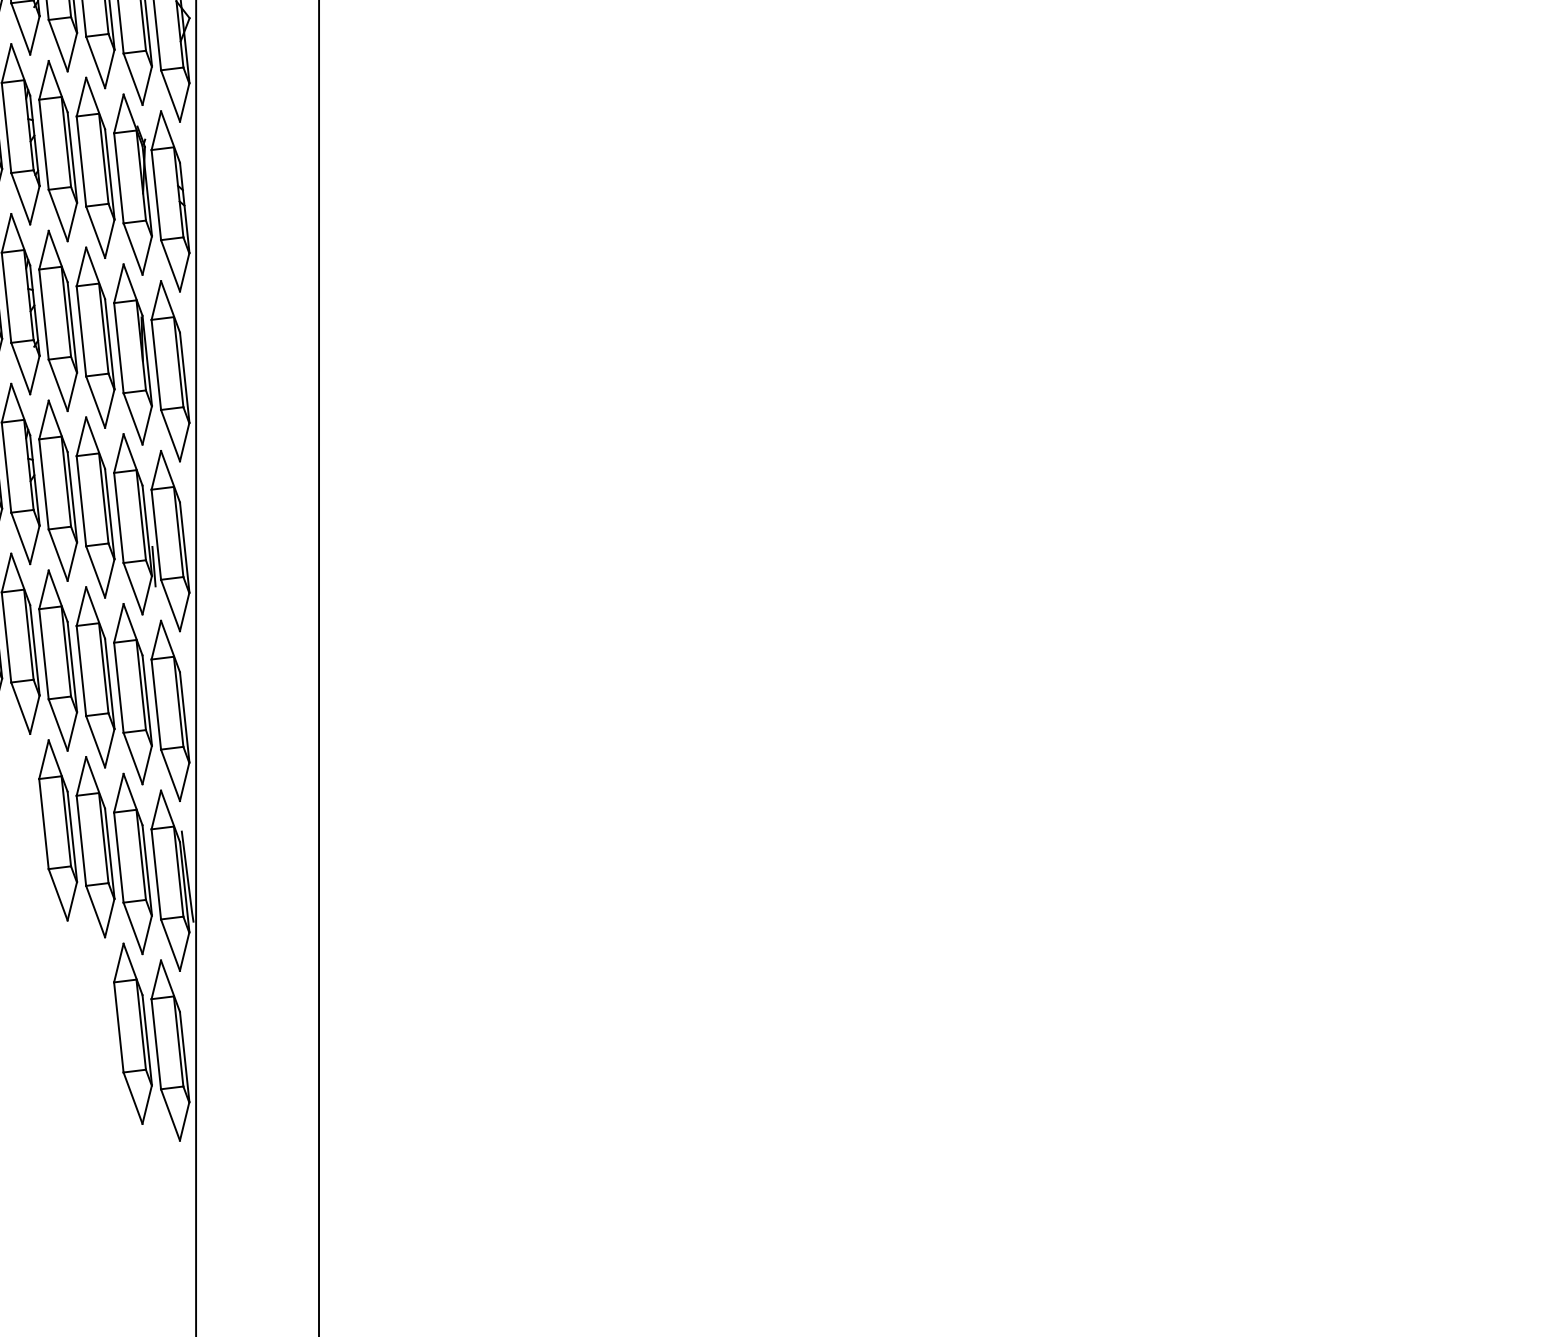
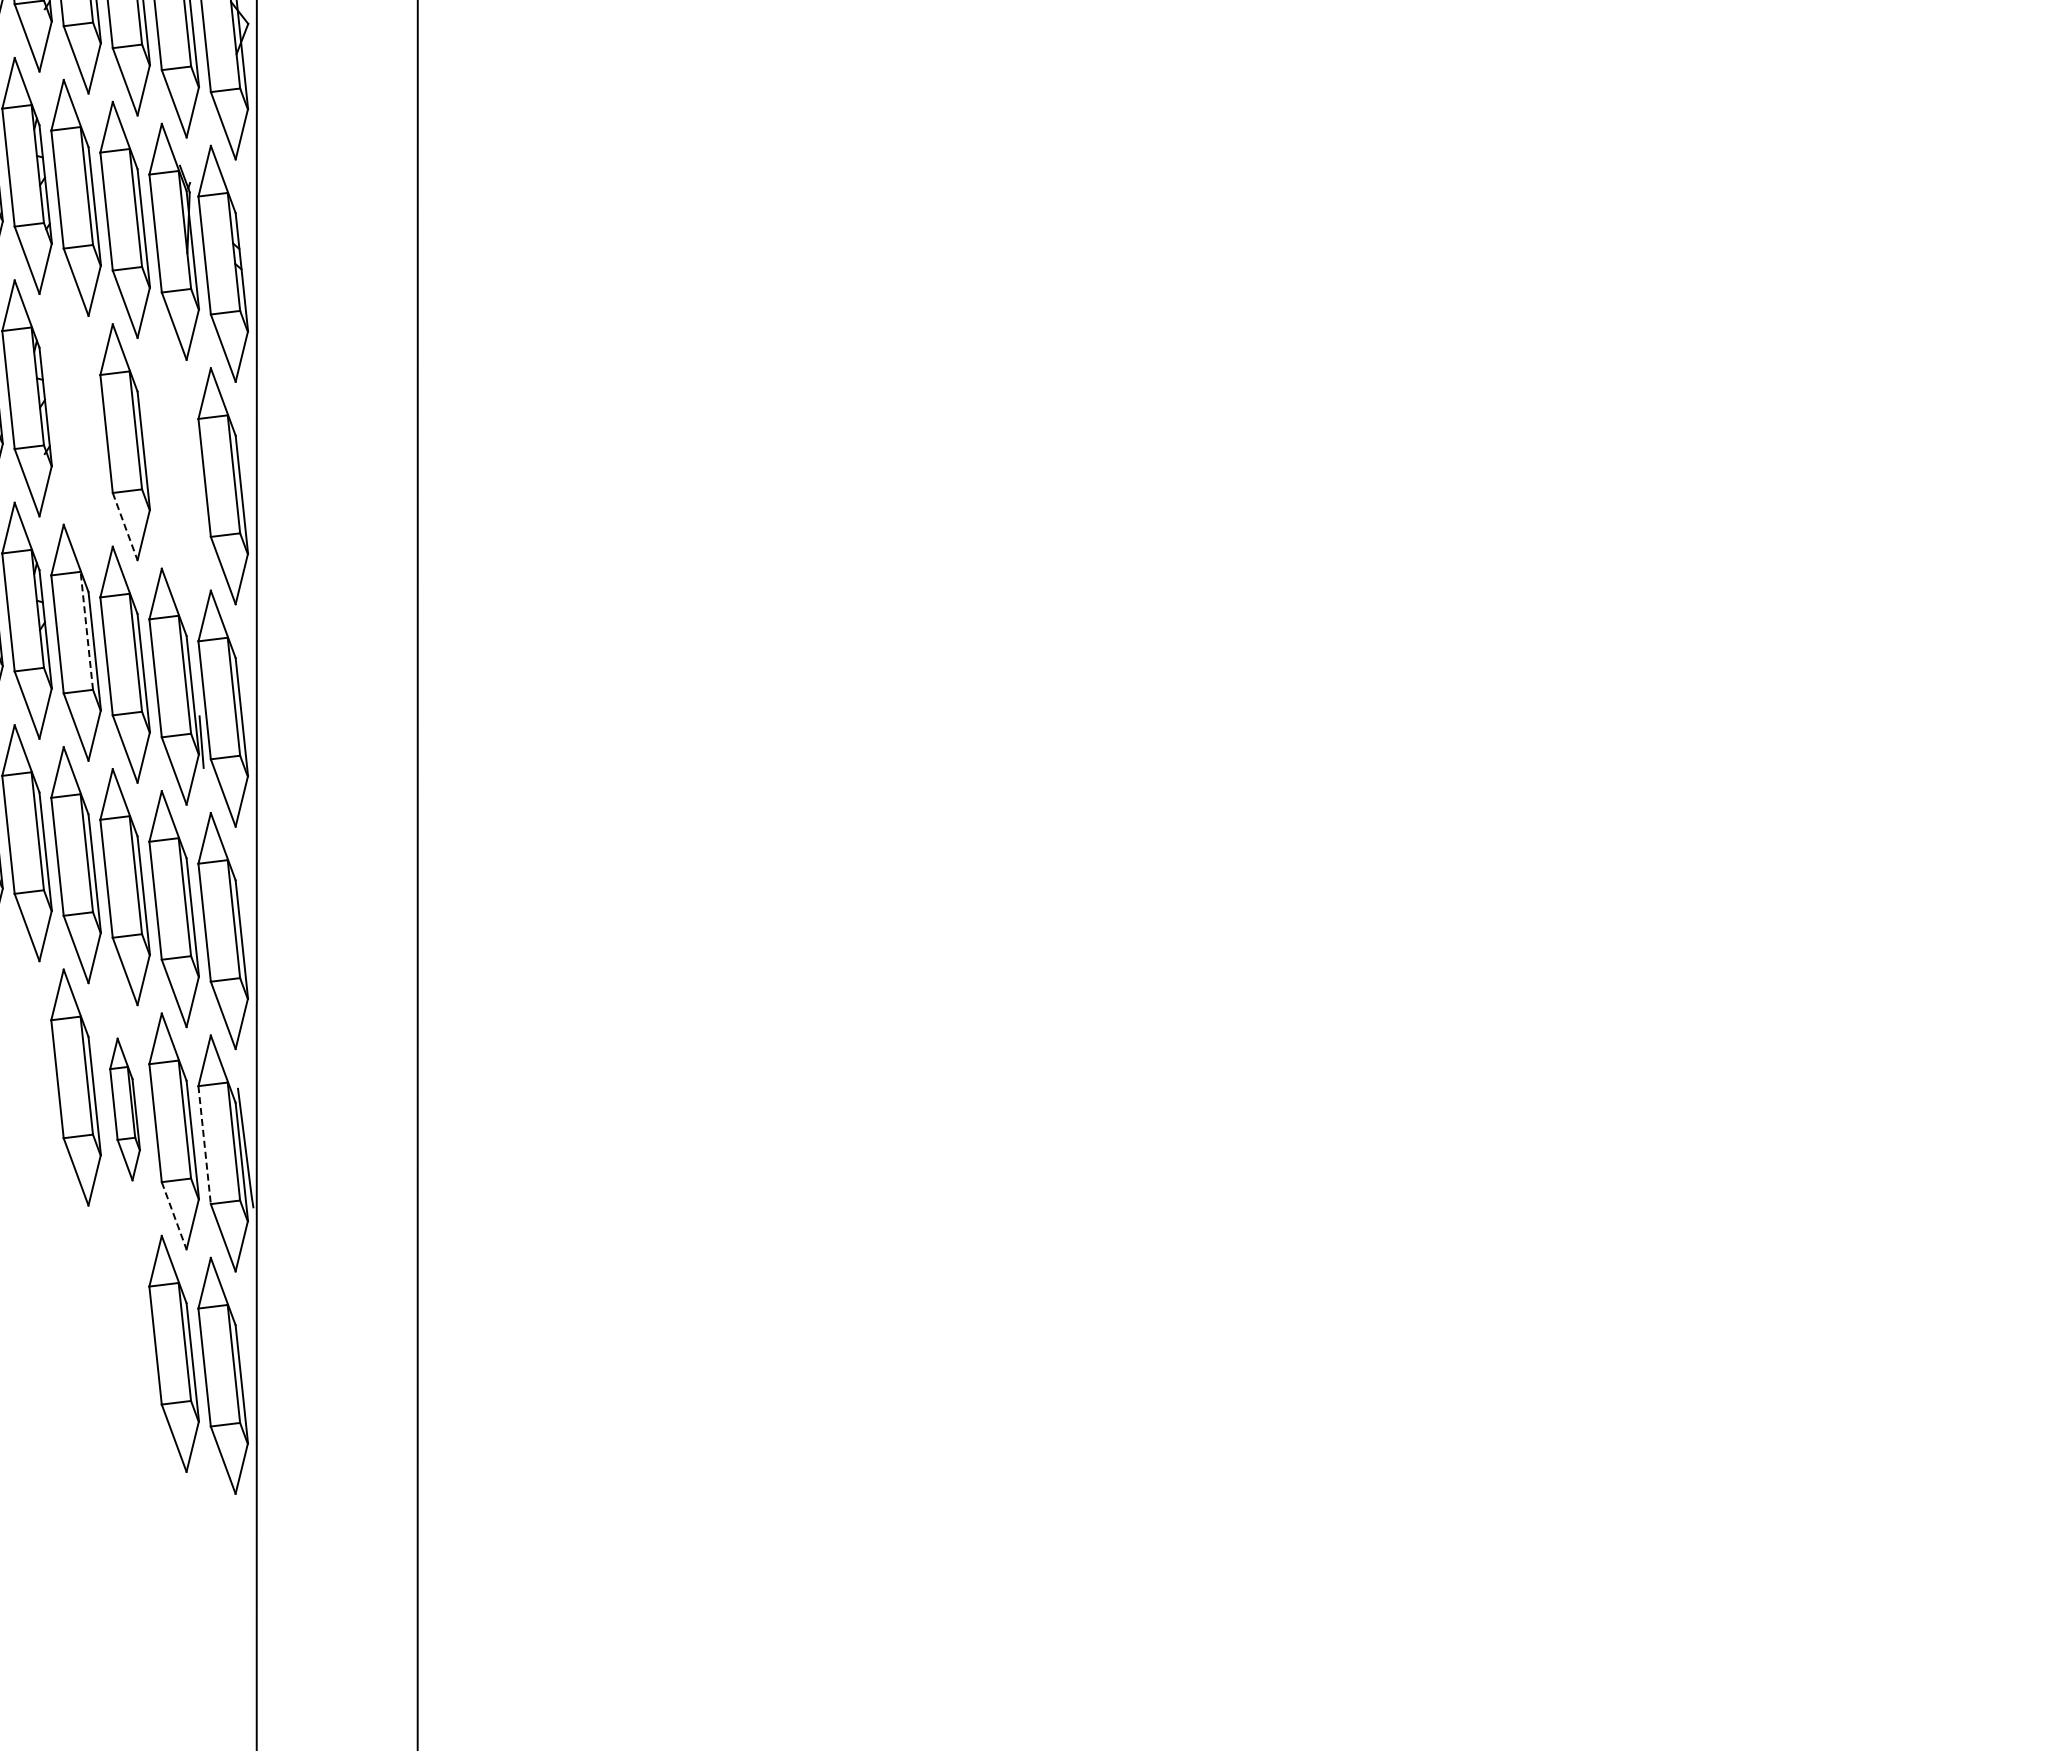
part: (57, 321) -> (75, 420), removed
part: (132, 354) -> (173, 464), removed
line: (95, 402) -> (125, 526), solid -> dashed
line: (66, 481) -> (86, 630), solid -> dashed
part: (95, 847) -> (124, 1109), size x0.6
line: (156, 874) -> (204, 1145), solid -> dashed
line: (133, 928) -> (174, 1215), solid -> dashed

